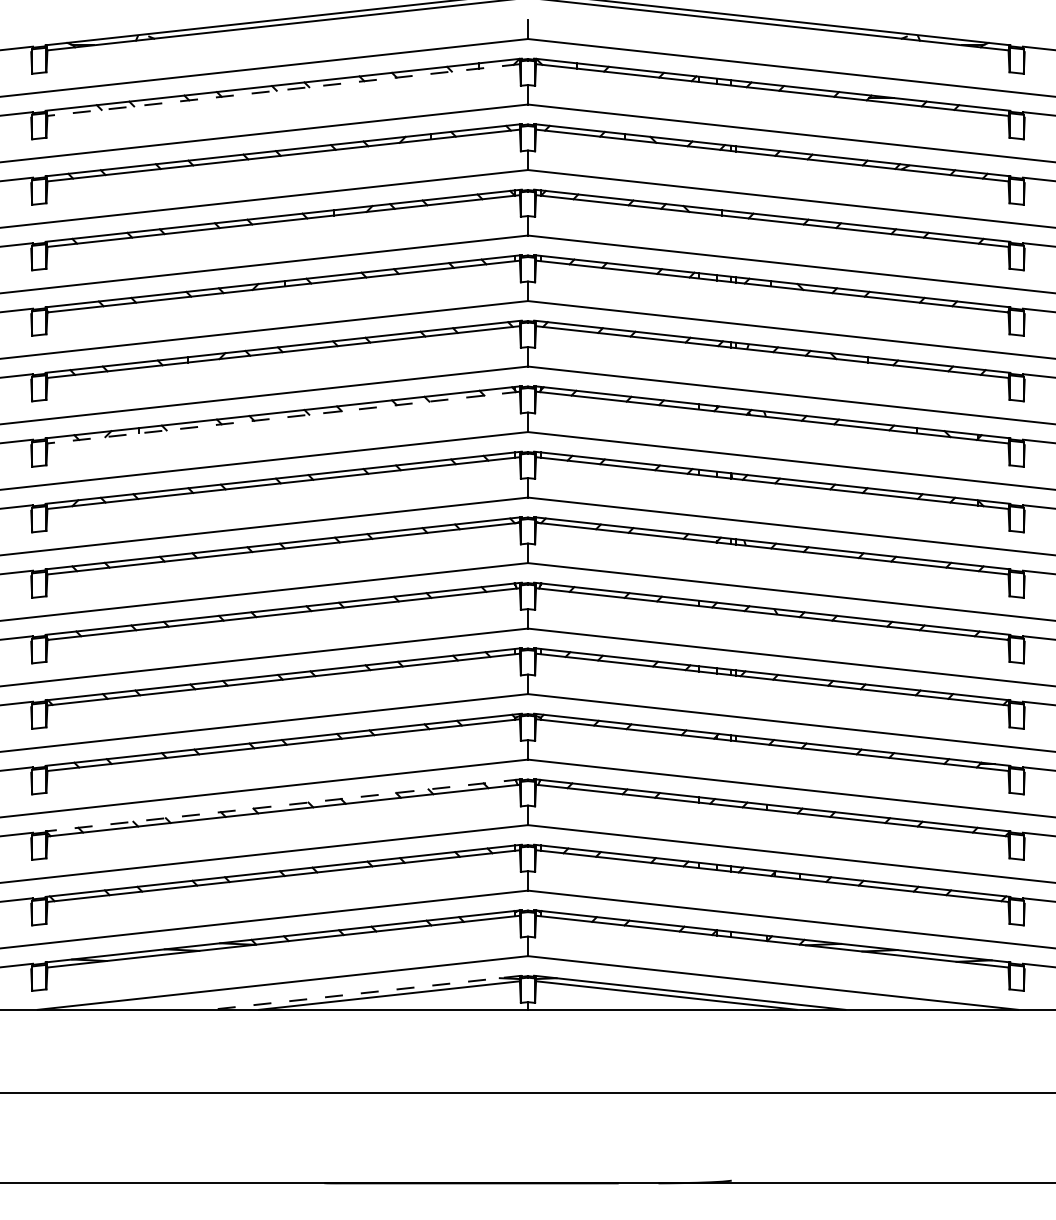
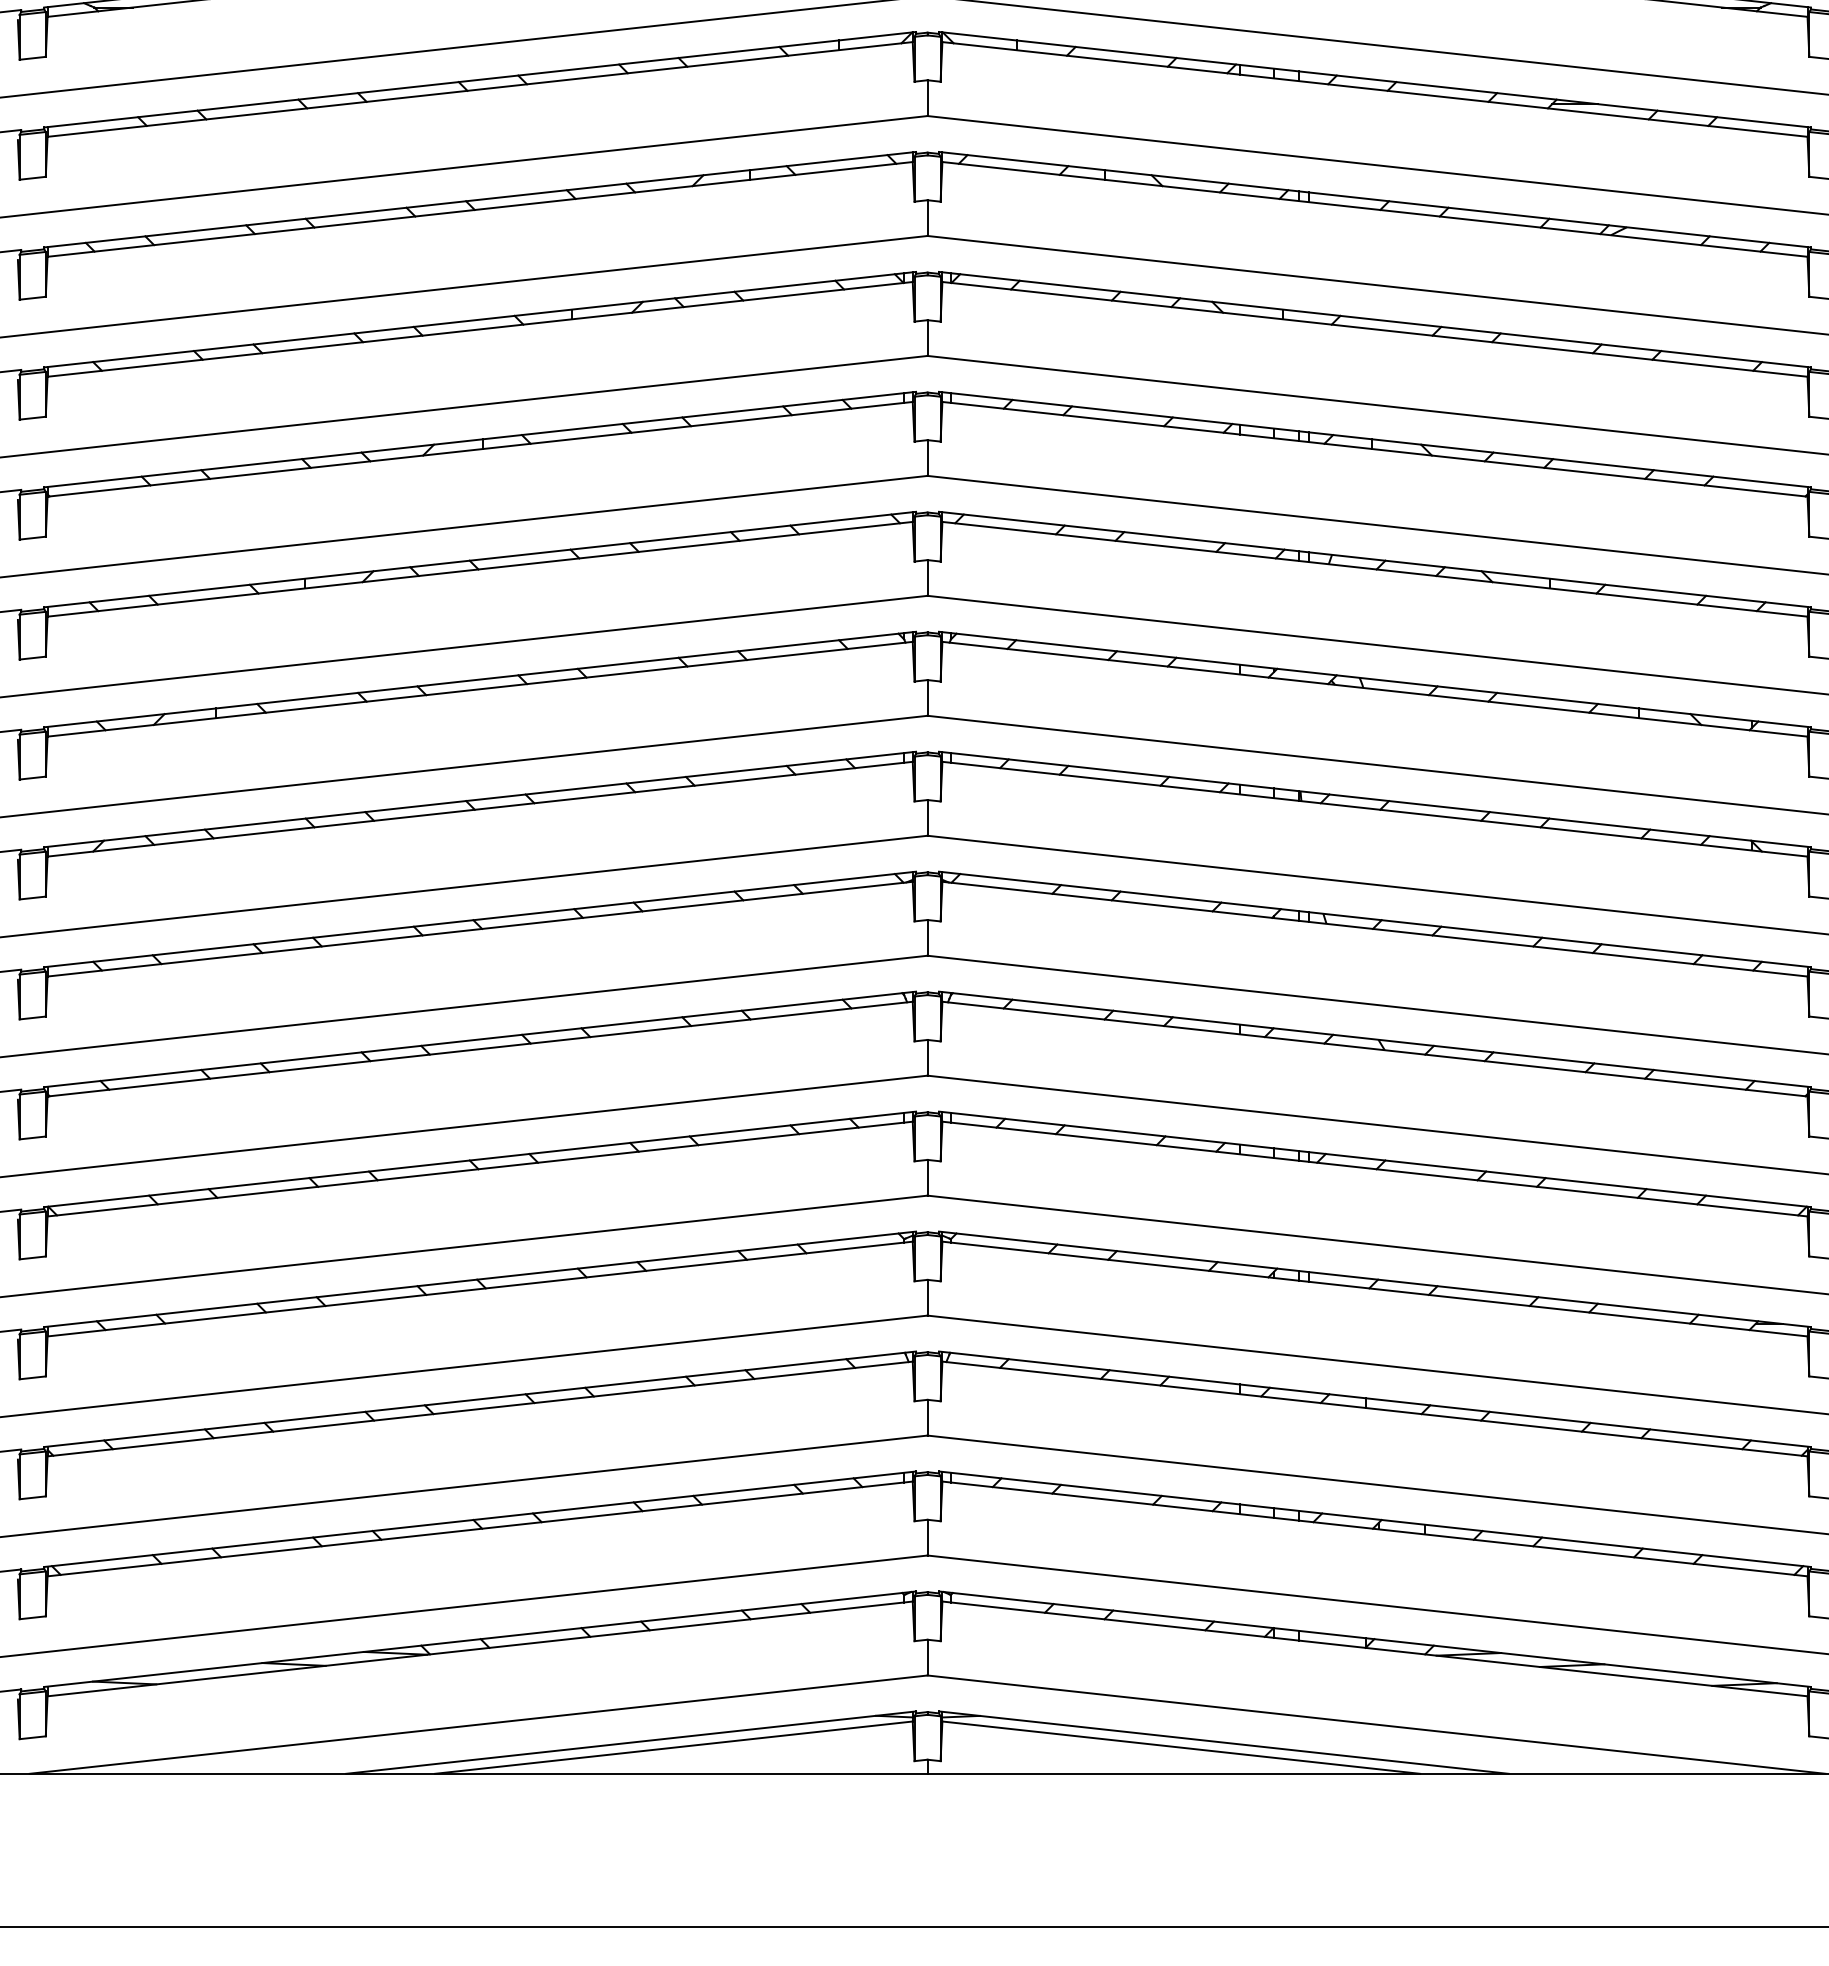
line: (283, 90) -> (479, 90), dashed -> solid
line: (283, 417) -> (479, 689), dashed -> solid
line: (283, 805) -> (479, 1399), dashed -> solid
line: (366, 992) -> (631, 1742), dashed -> solid

